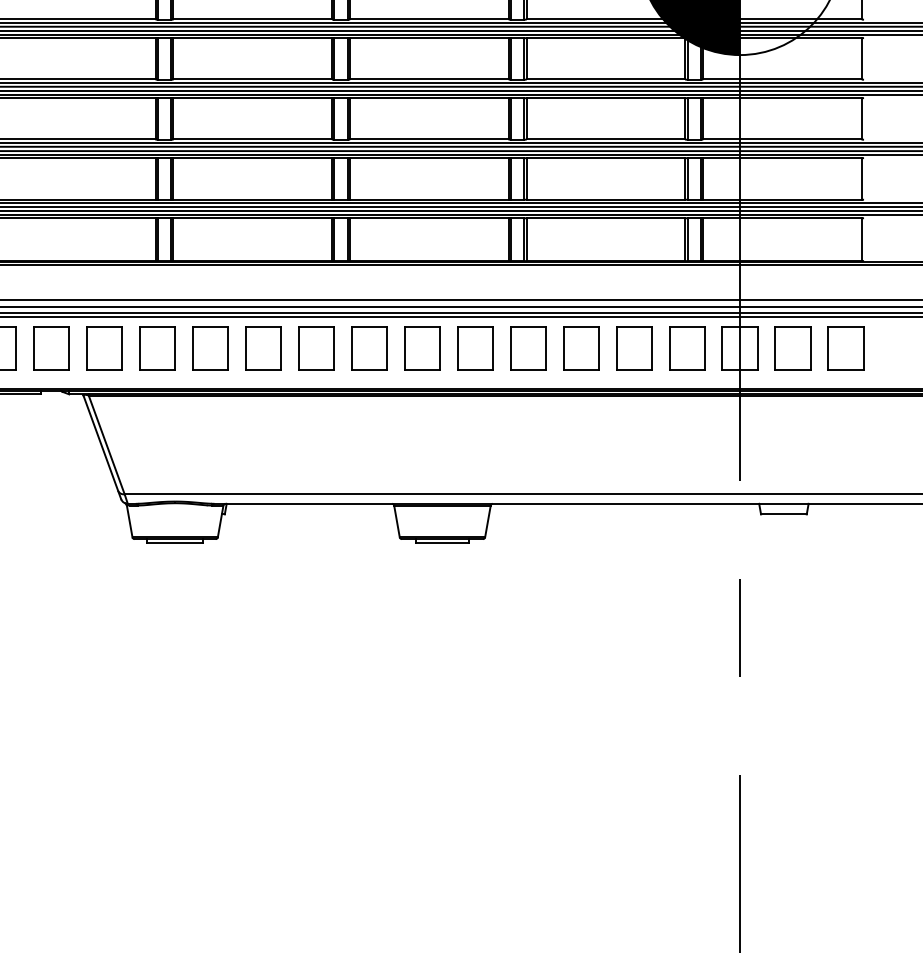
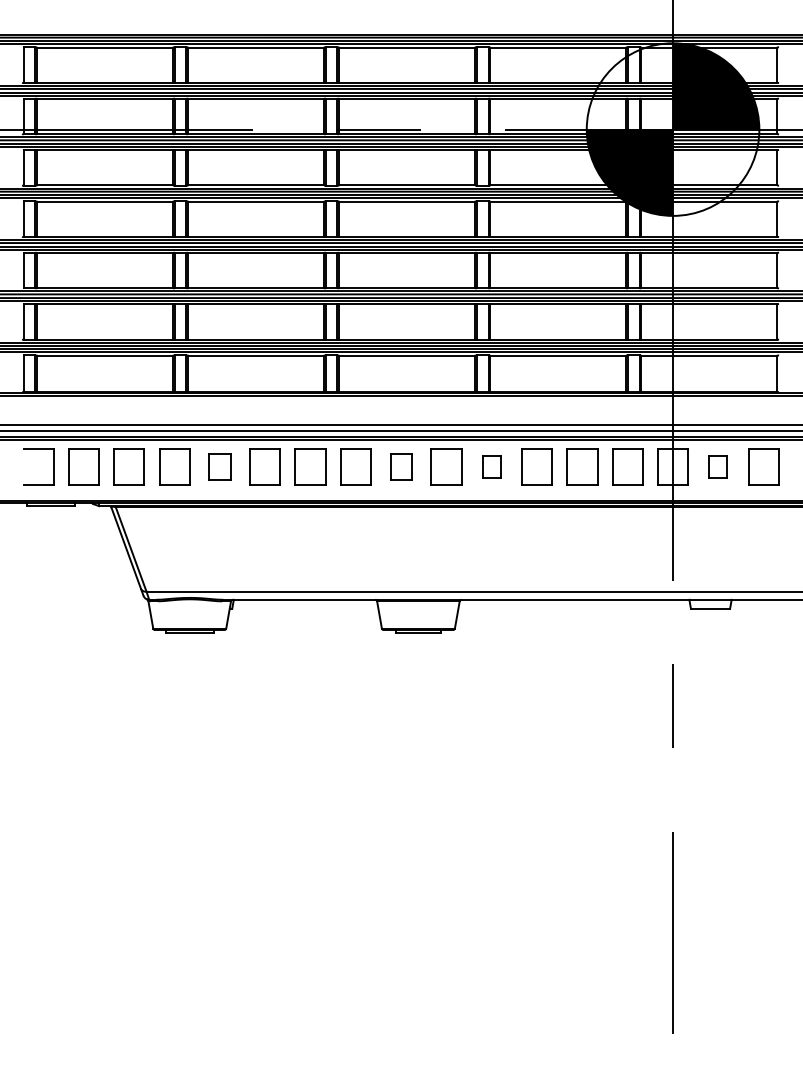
part: (209, 347) -> (219, 466), size x0.7
part: (421, 347) -> (400, 466), size x0.7
part: (527, 347) -> (491, 466), size x0.6
part: (792, 347) -> (717, 466), size x0.6

